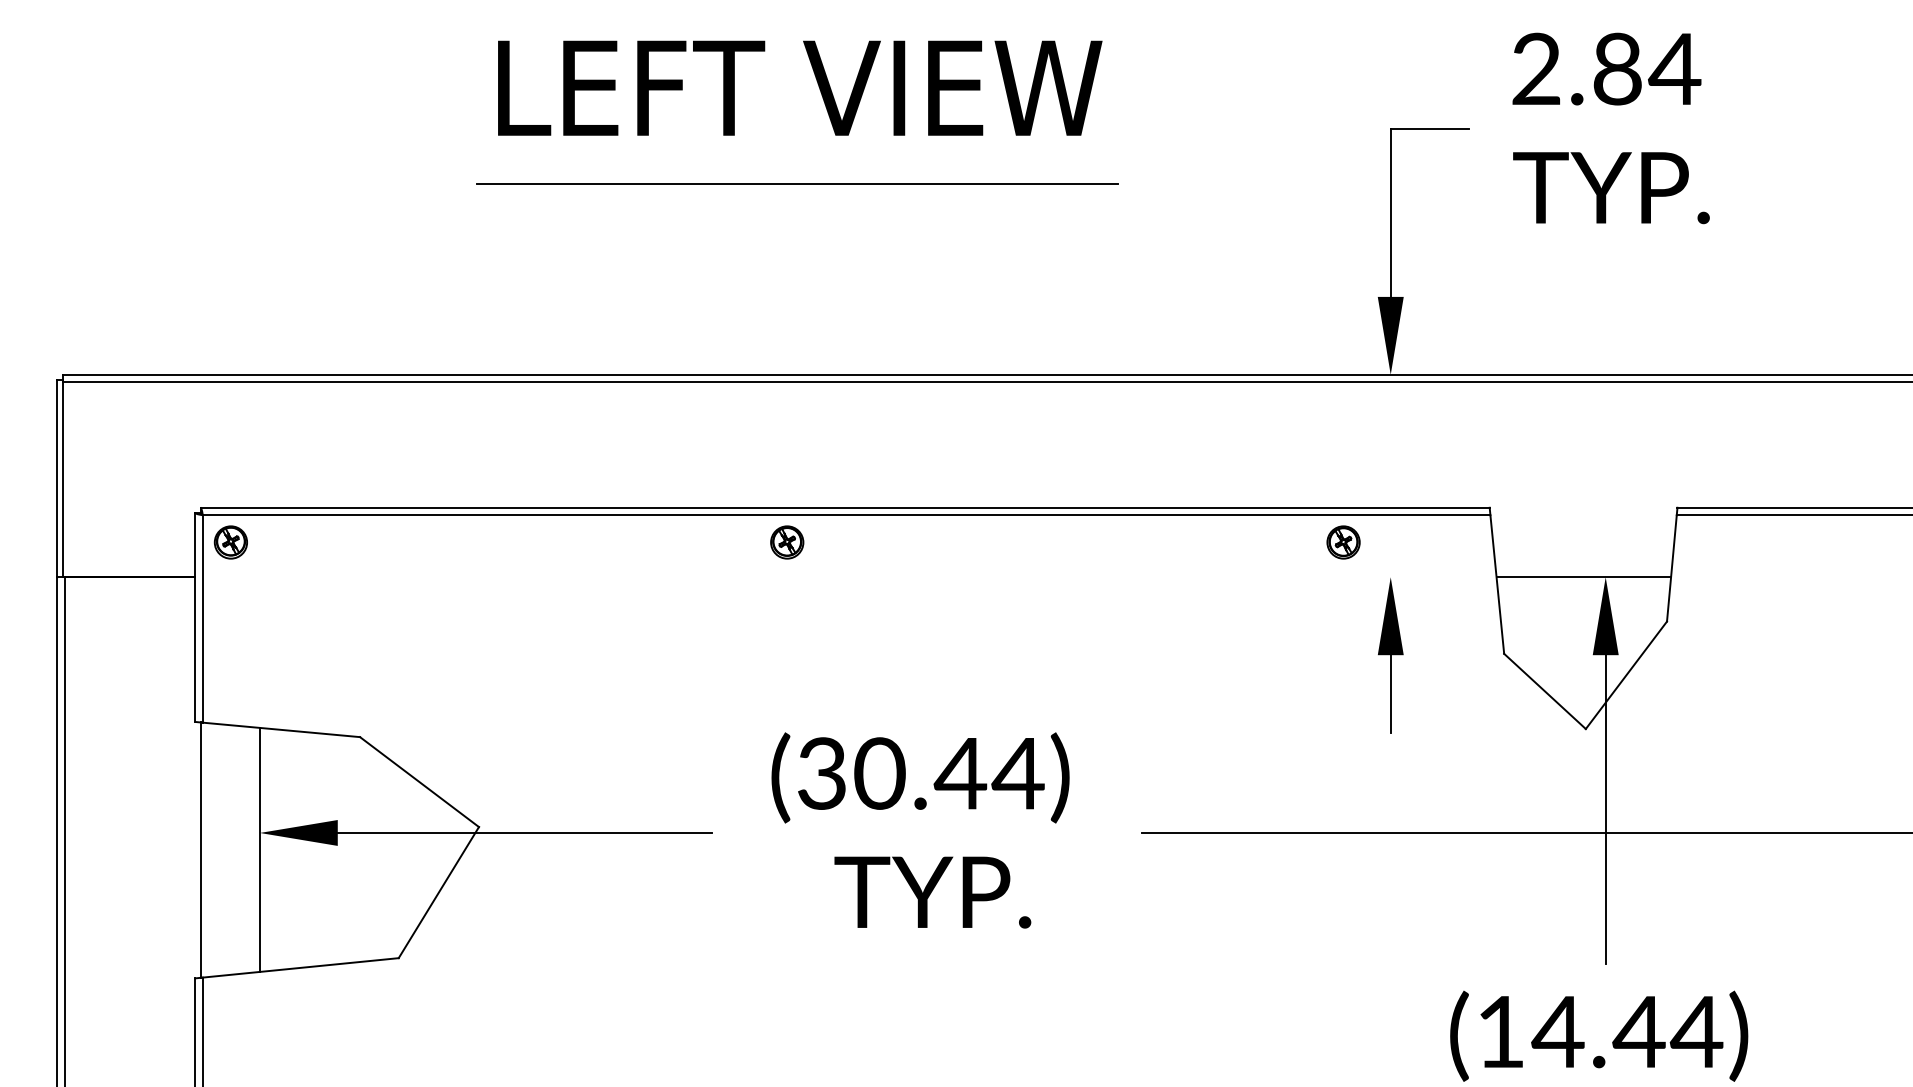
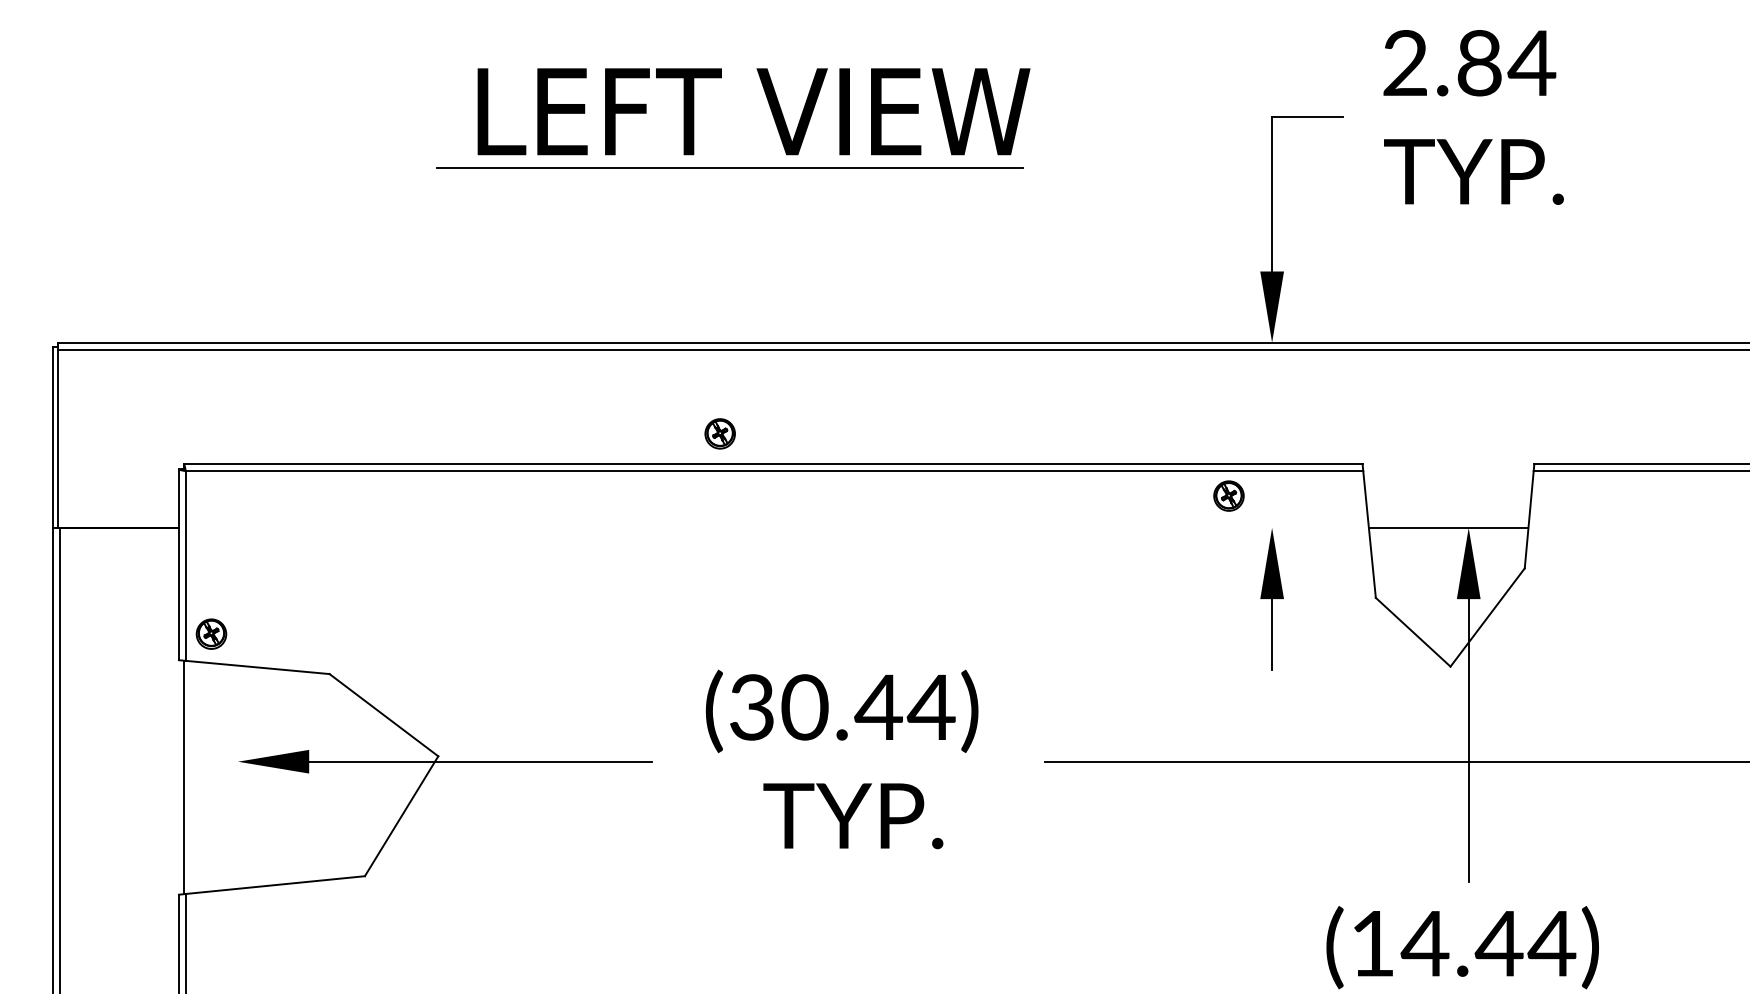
text: (800, 87) -> (754, 111), moved
part: (230, 542) -> (211, 634), moved
part: (787, 542) -> (720, 433), moved
line: (259, 849) -> (237, 776), removed

